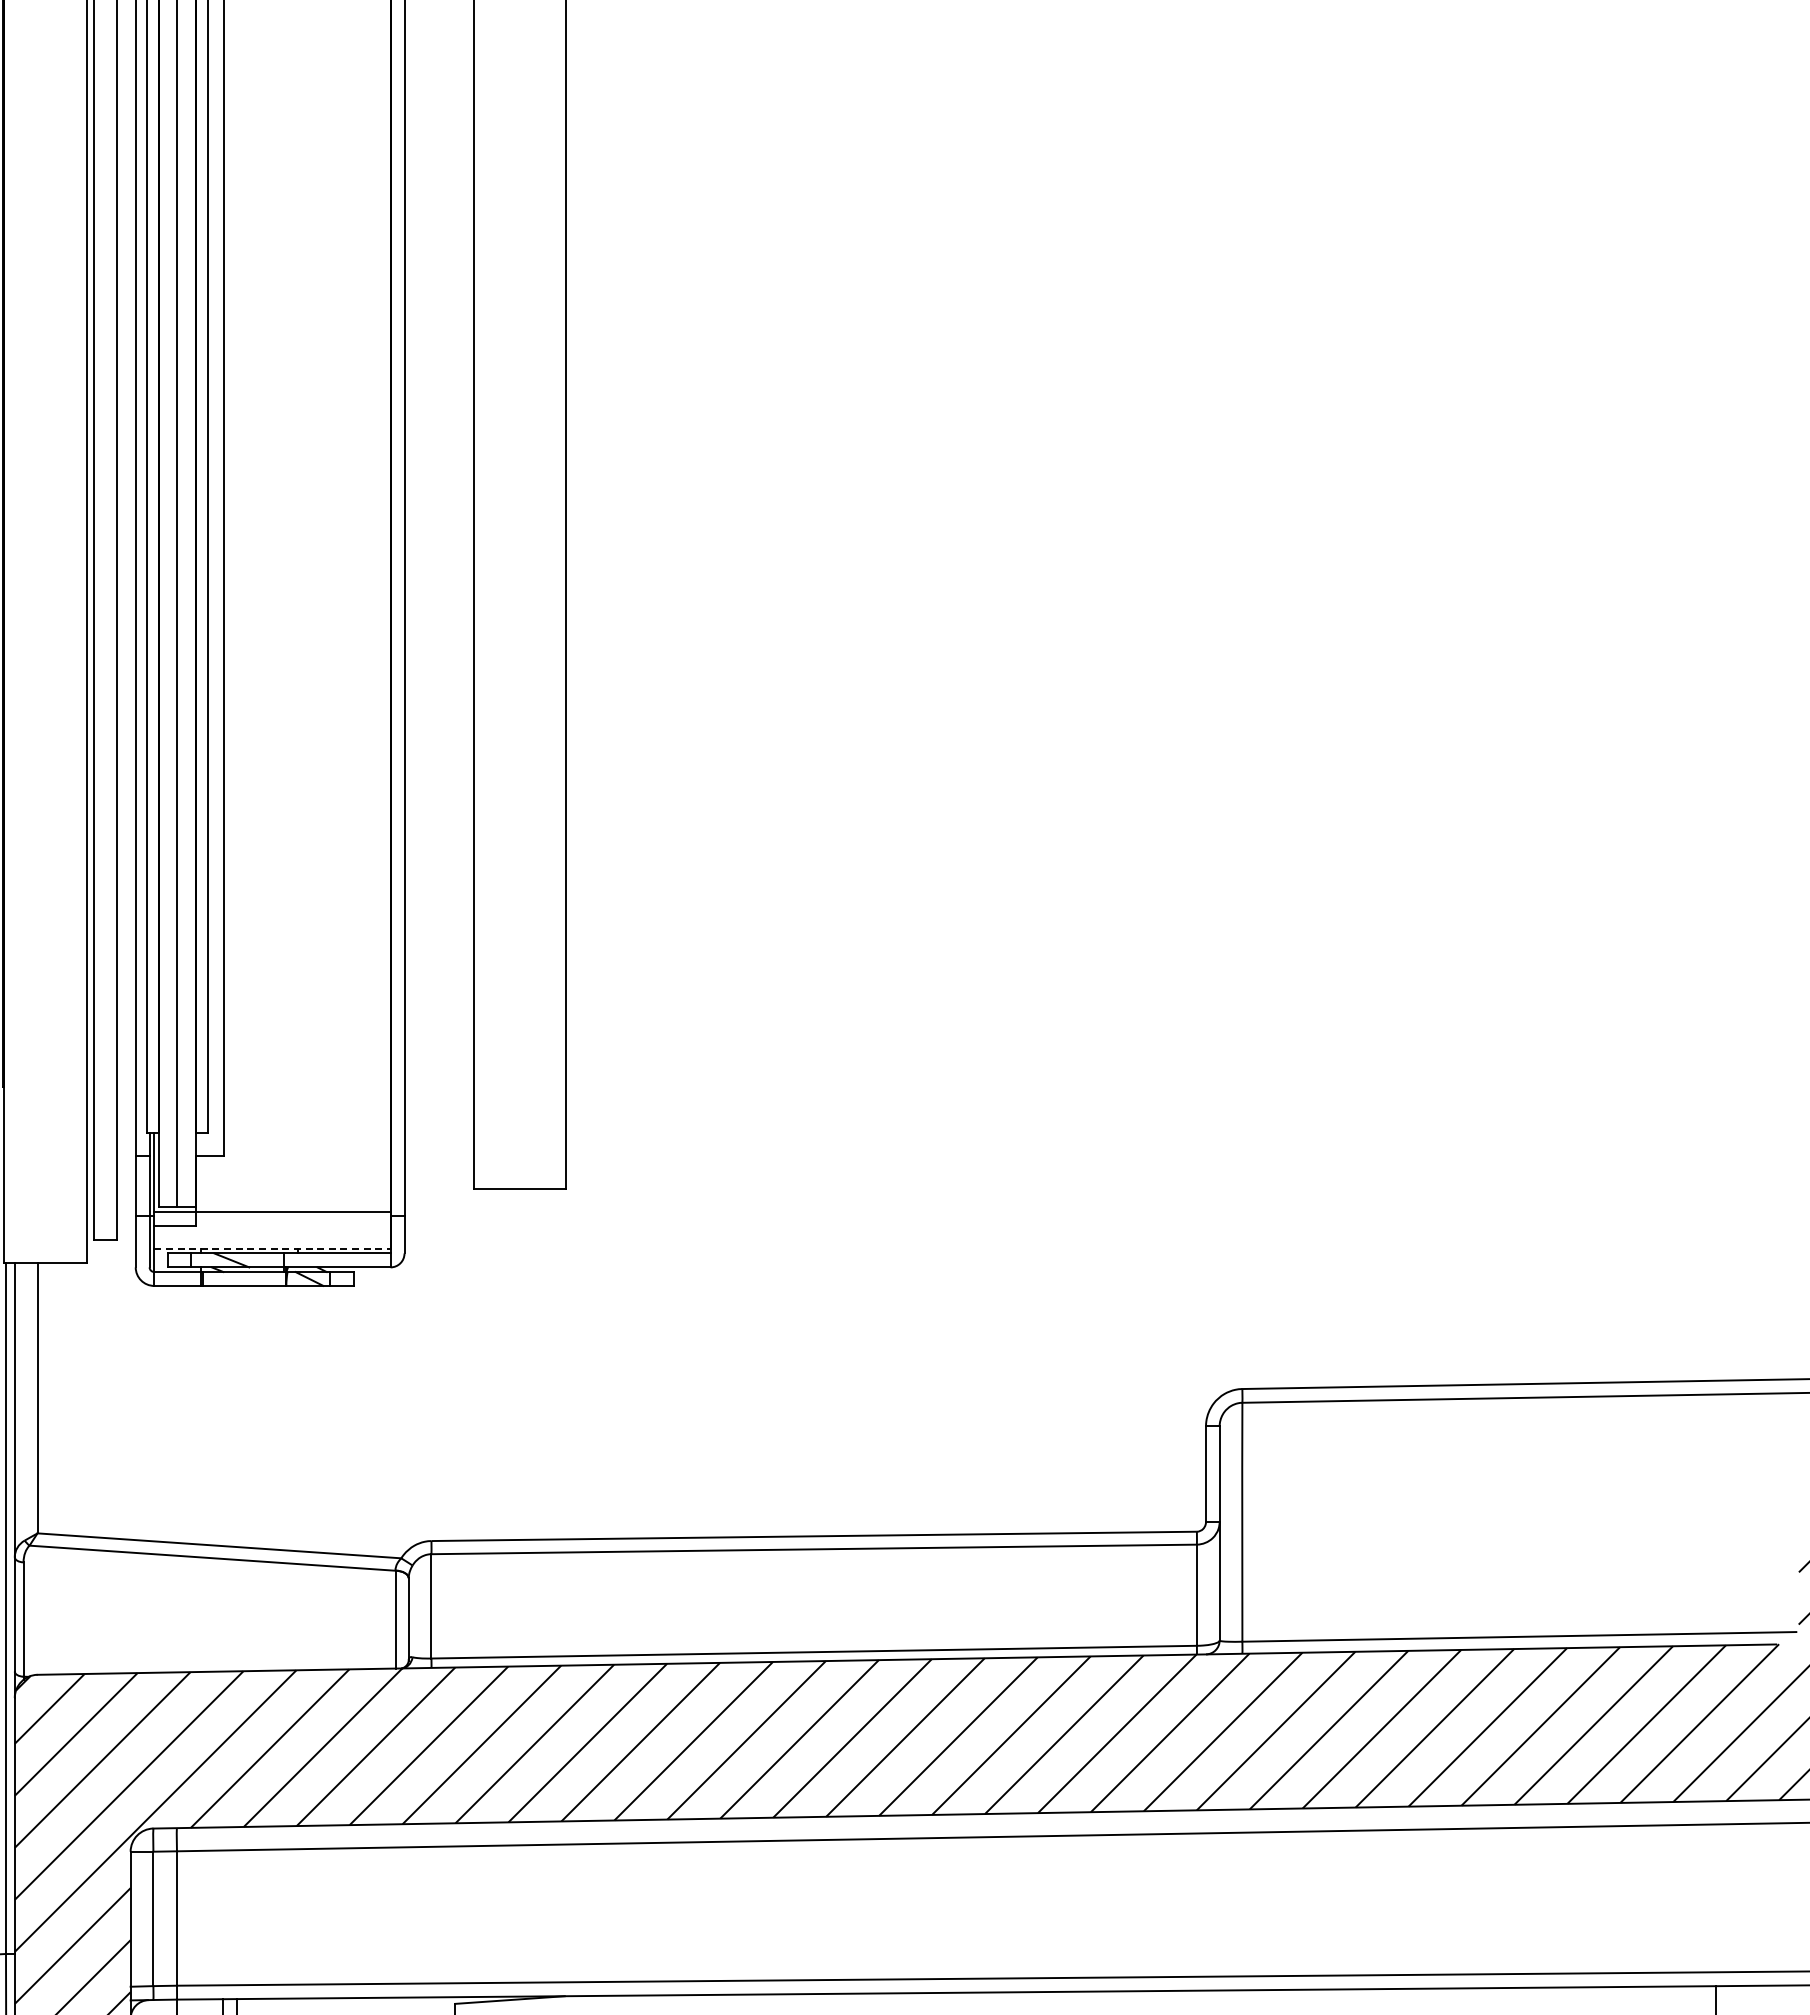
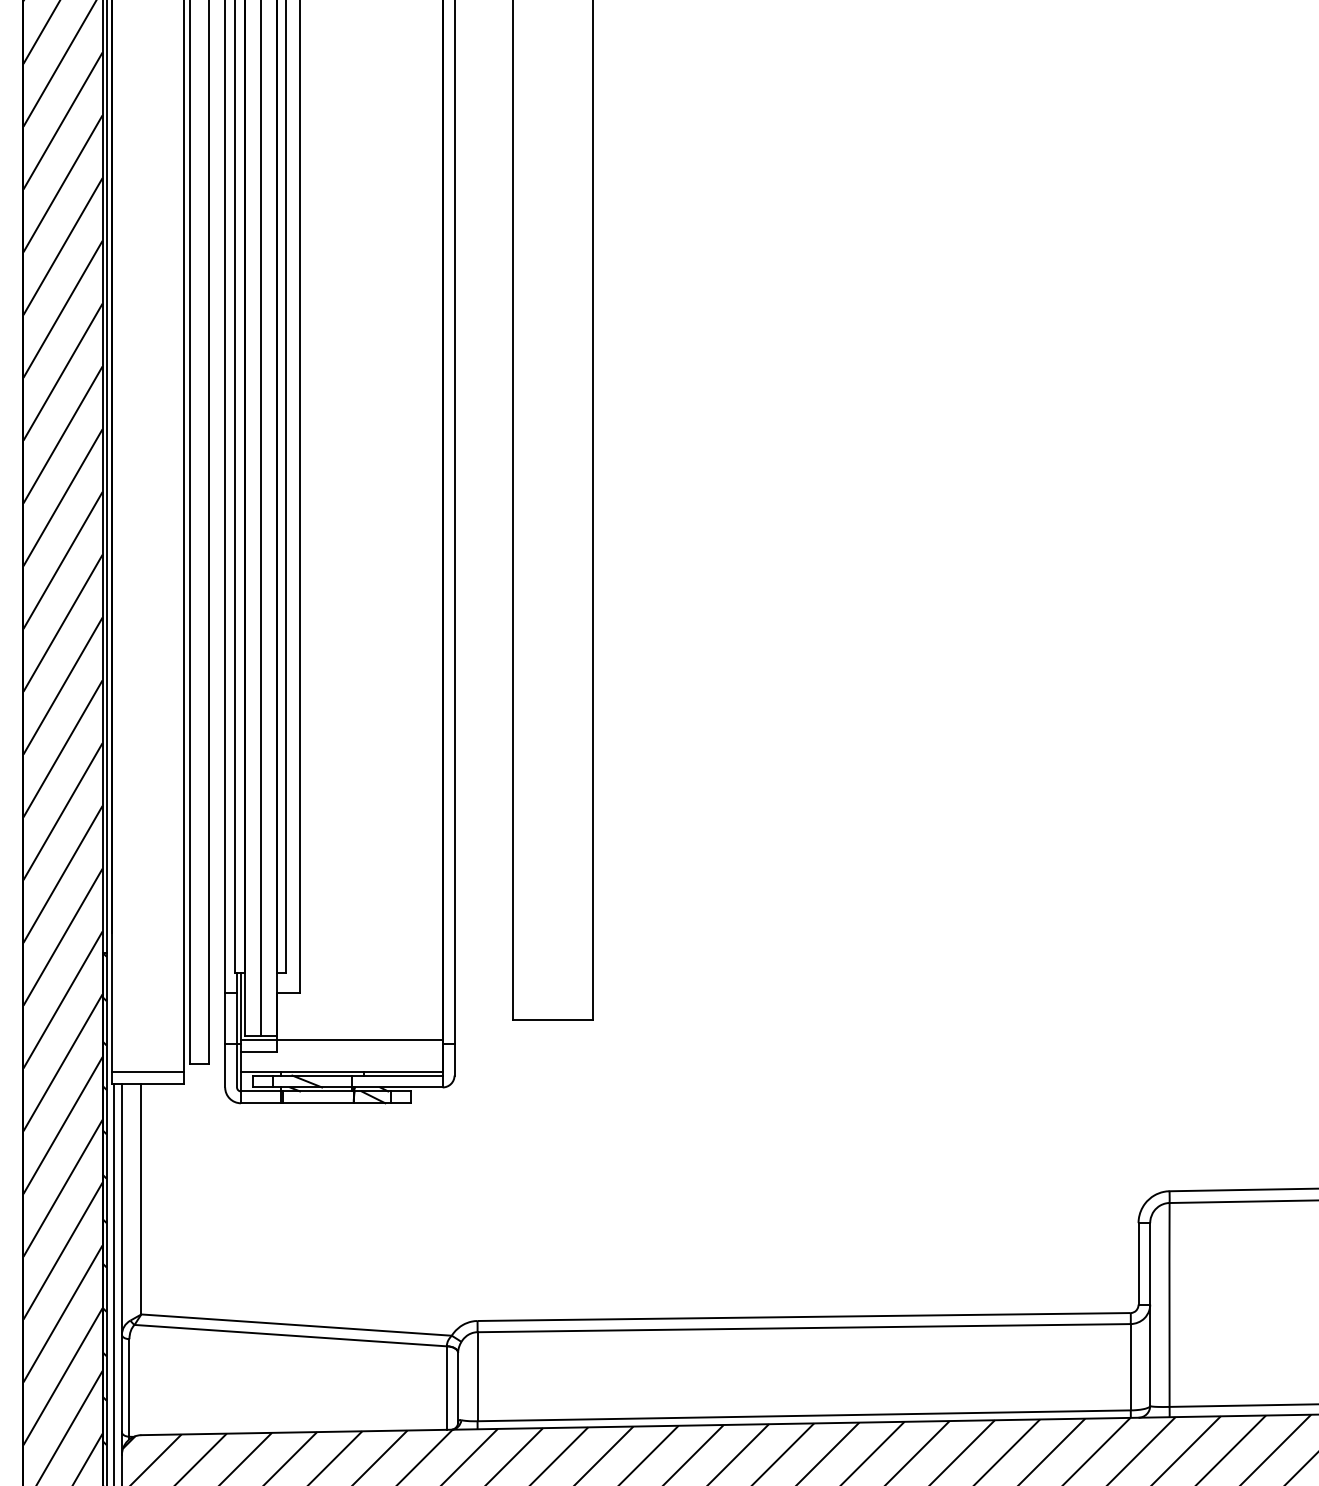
line: (45, 1248) -> (148, 1071), added
line: (272, 1248) -> (341, 1071), dashed -> solid

